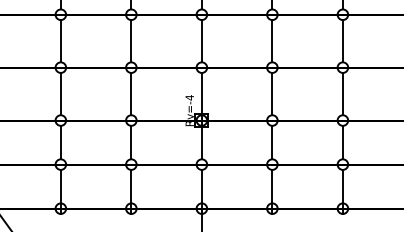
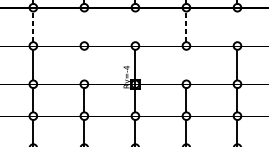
line: (60, 40) -> (33, 26), solid -> dashed
line: (272, 40) -> (186, 26), solid -> dashed
line: (131, 41) -> (84, 27), removed
line: (201, 41) -> (135, 27), removed
line: (342, 41) -> (237, 27), removed
line: (131, 93) -> (84, 64), removed
line: (272, 93) -> (186, 64), removed

